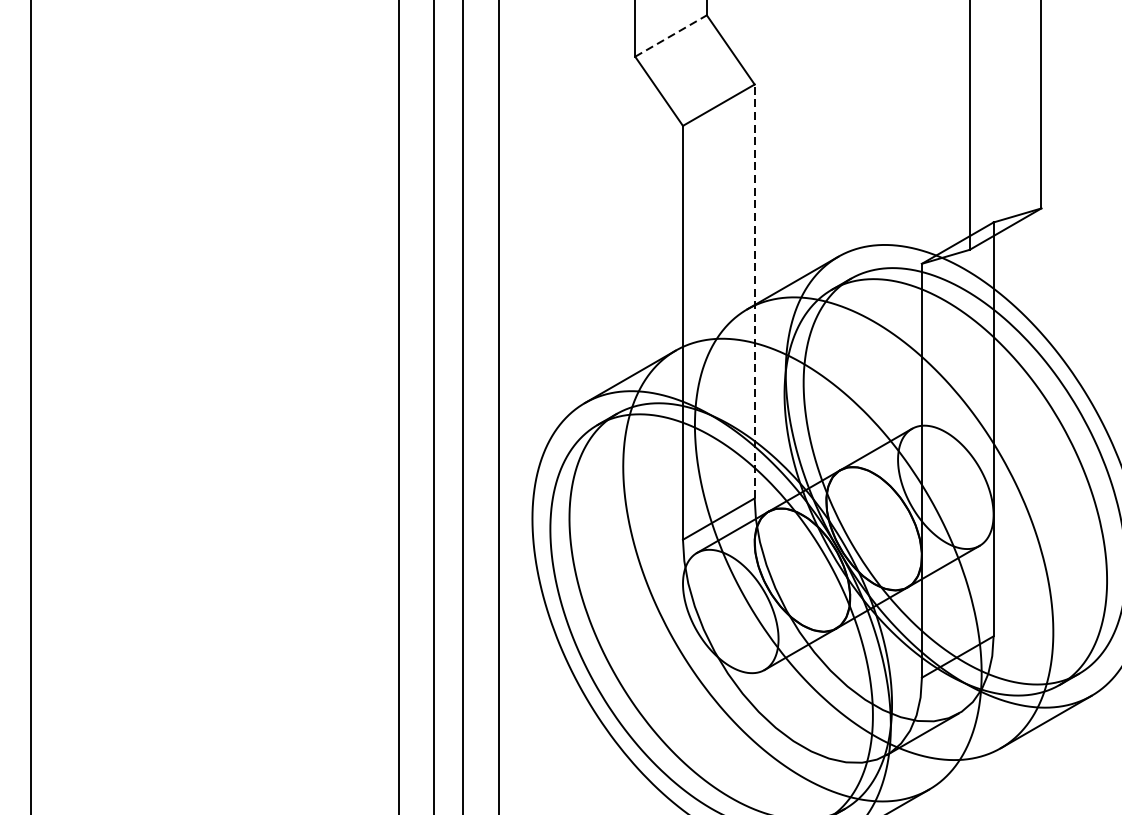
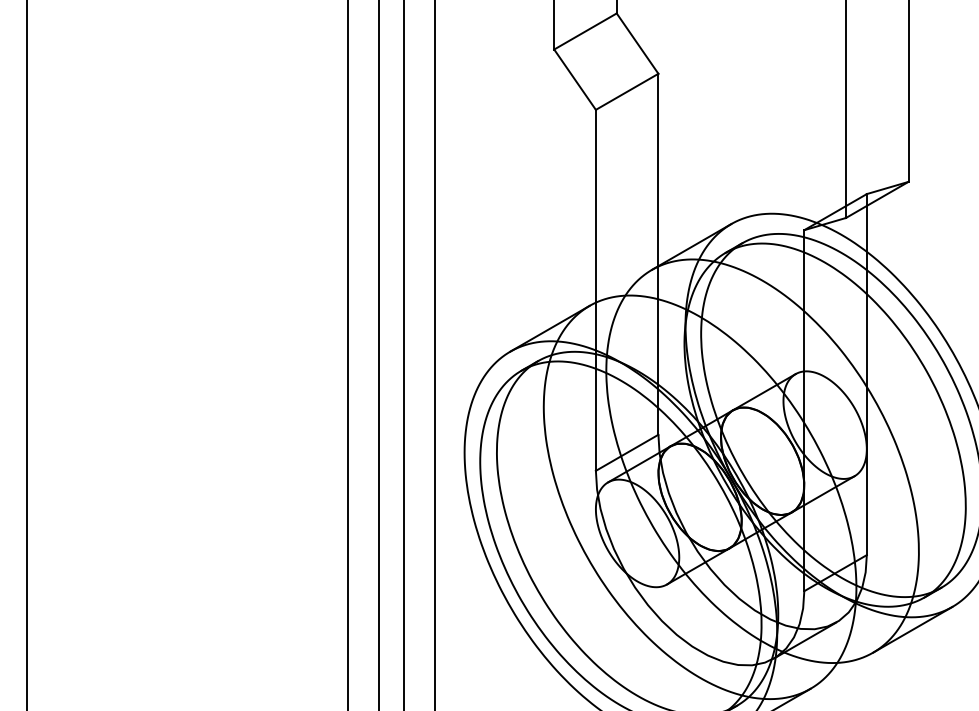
line: (671, 36) -> (585, 31), dashed -> solid
line: (754, 290) -> (658, 253), dashed -> solid

